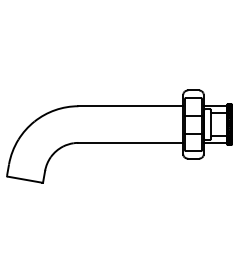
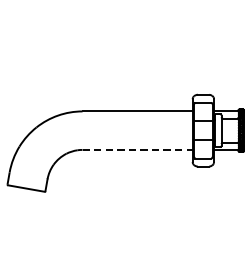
line: (131, 142) -> (138, 149), solid -> dashed

